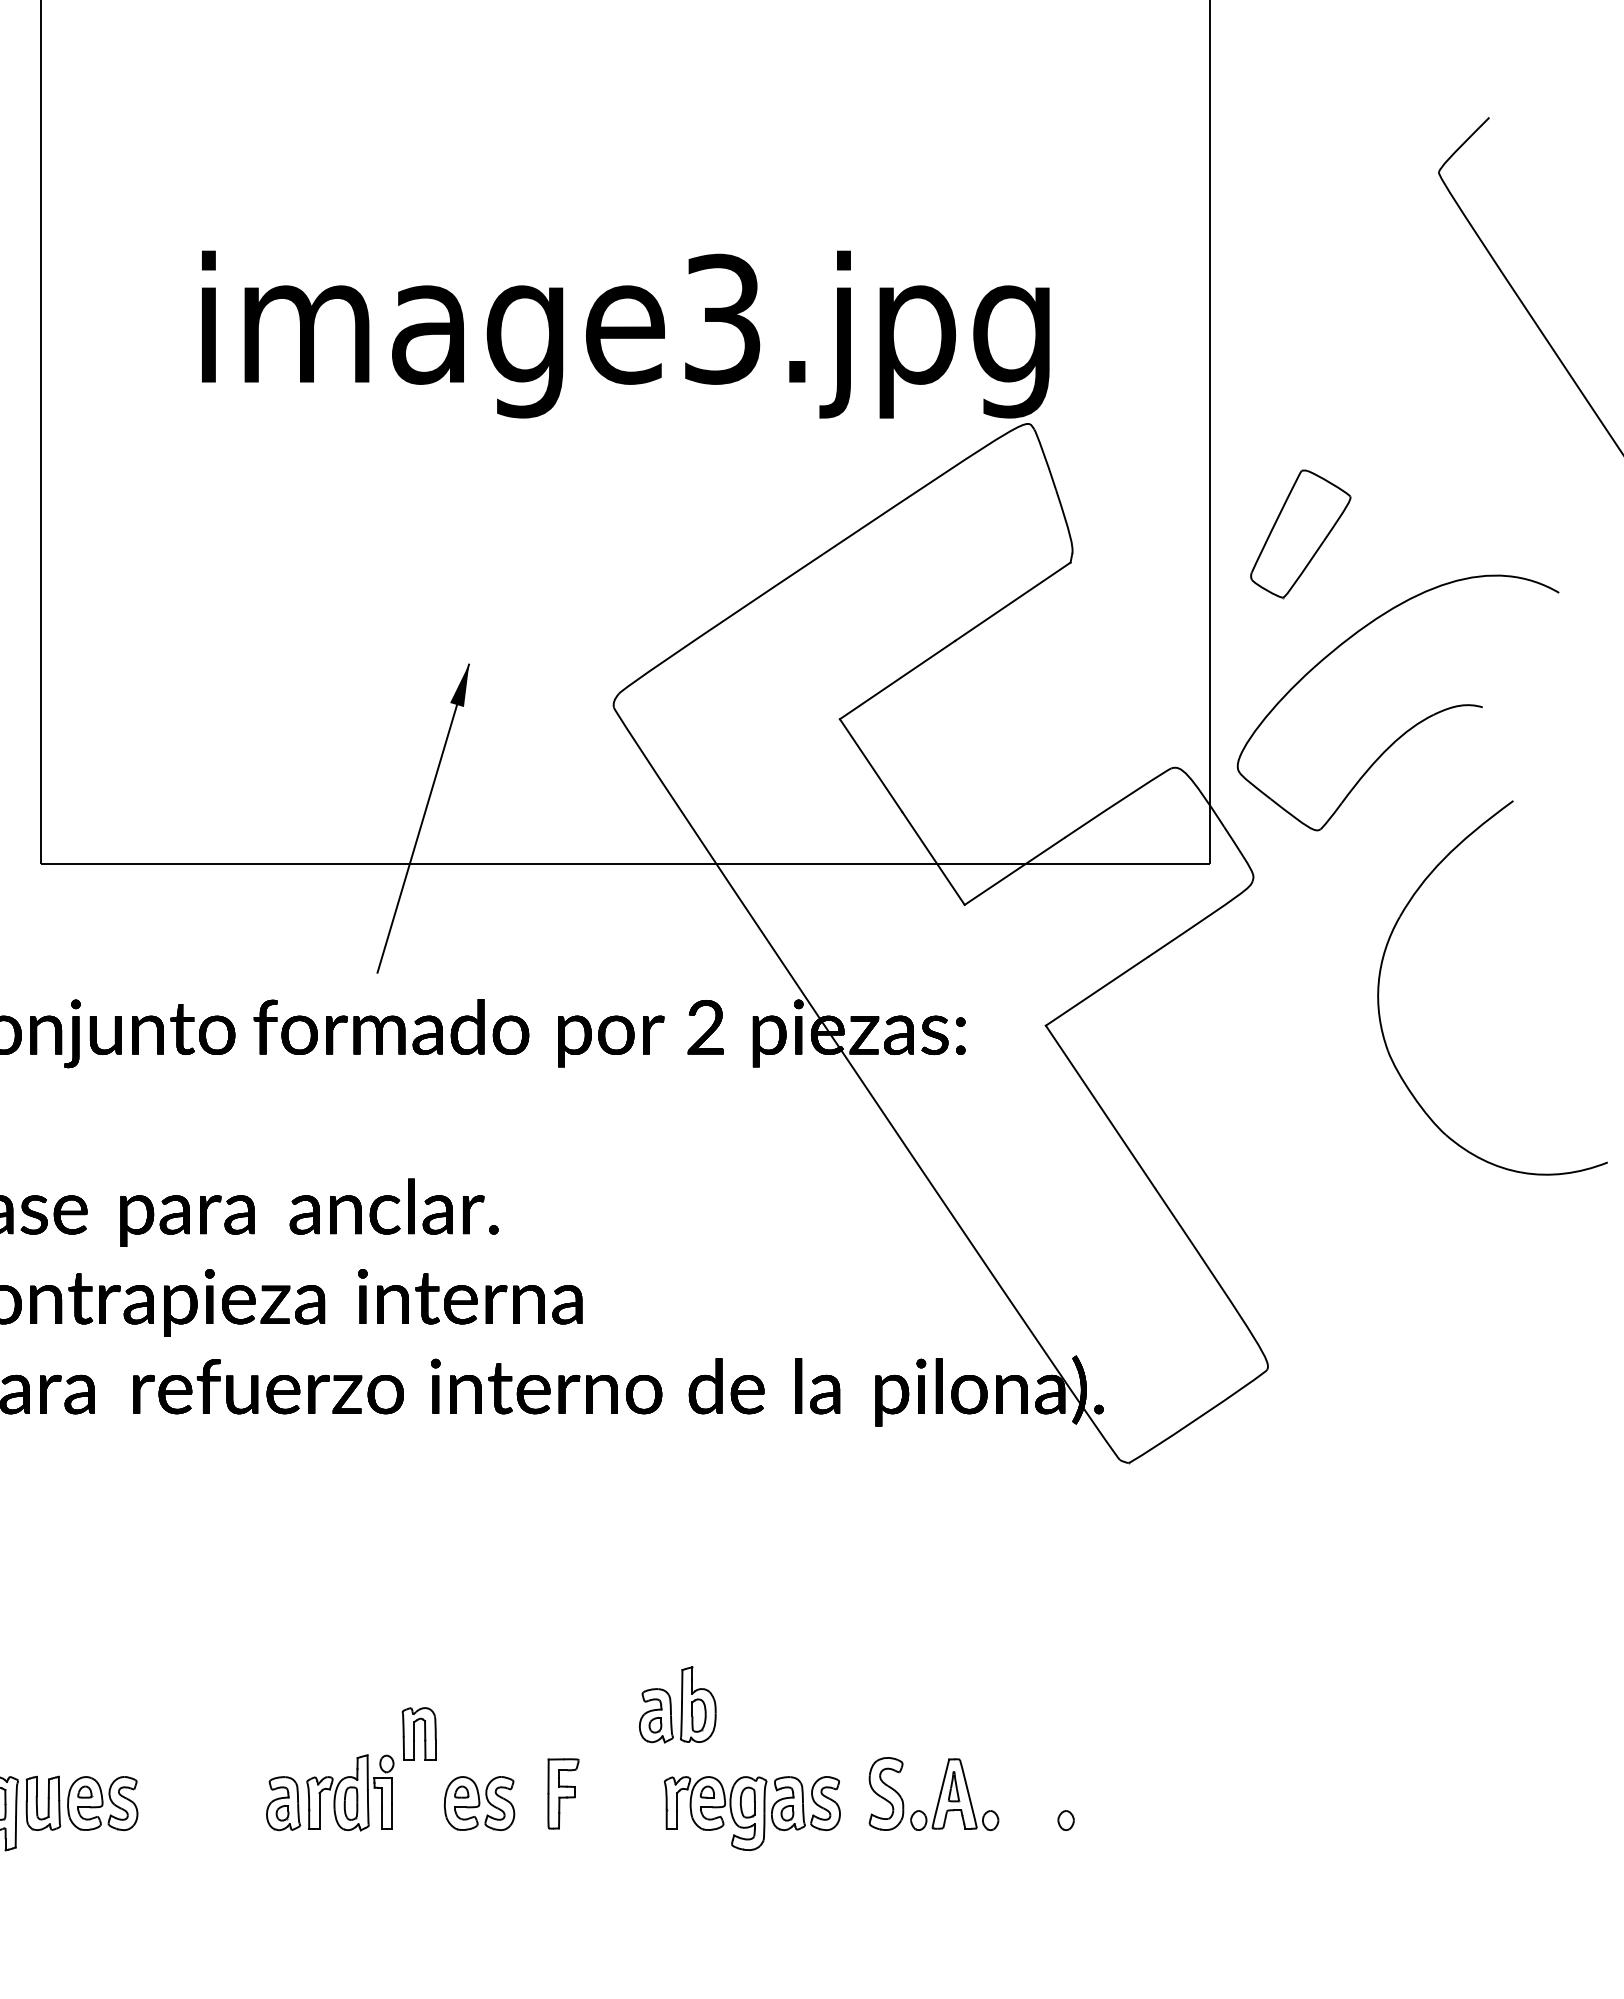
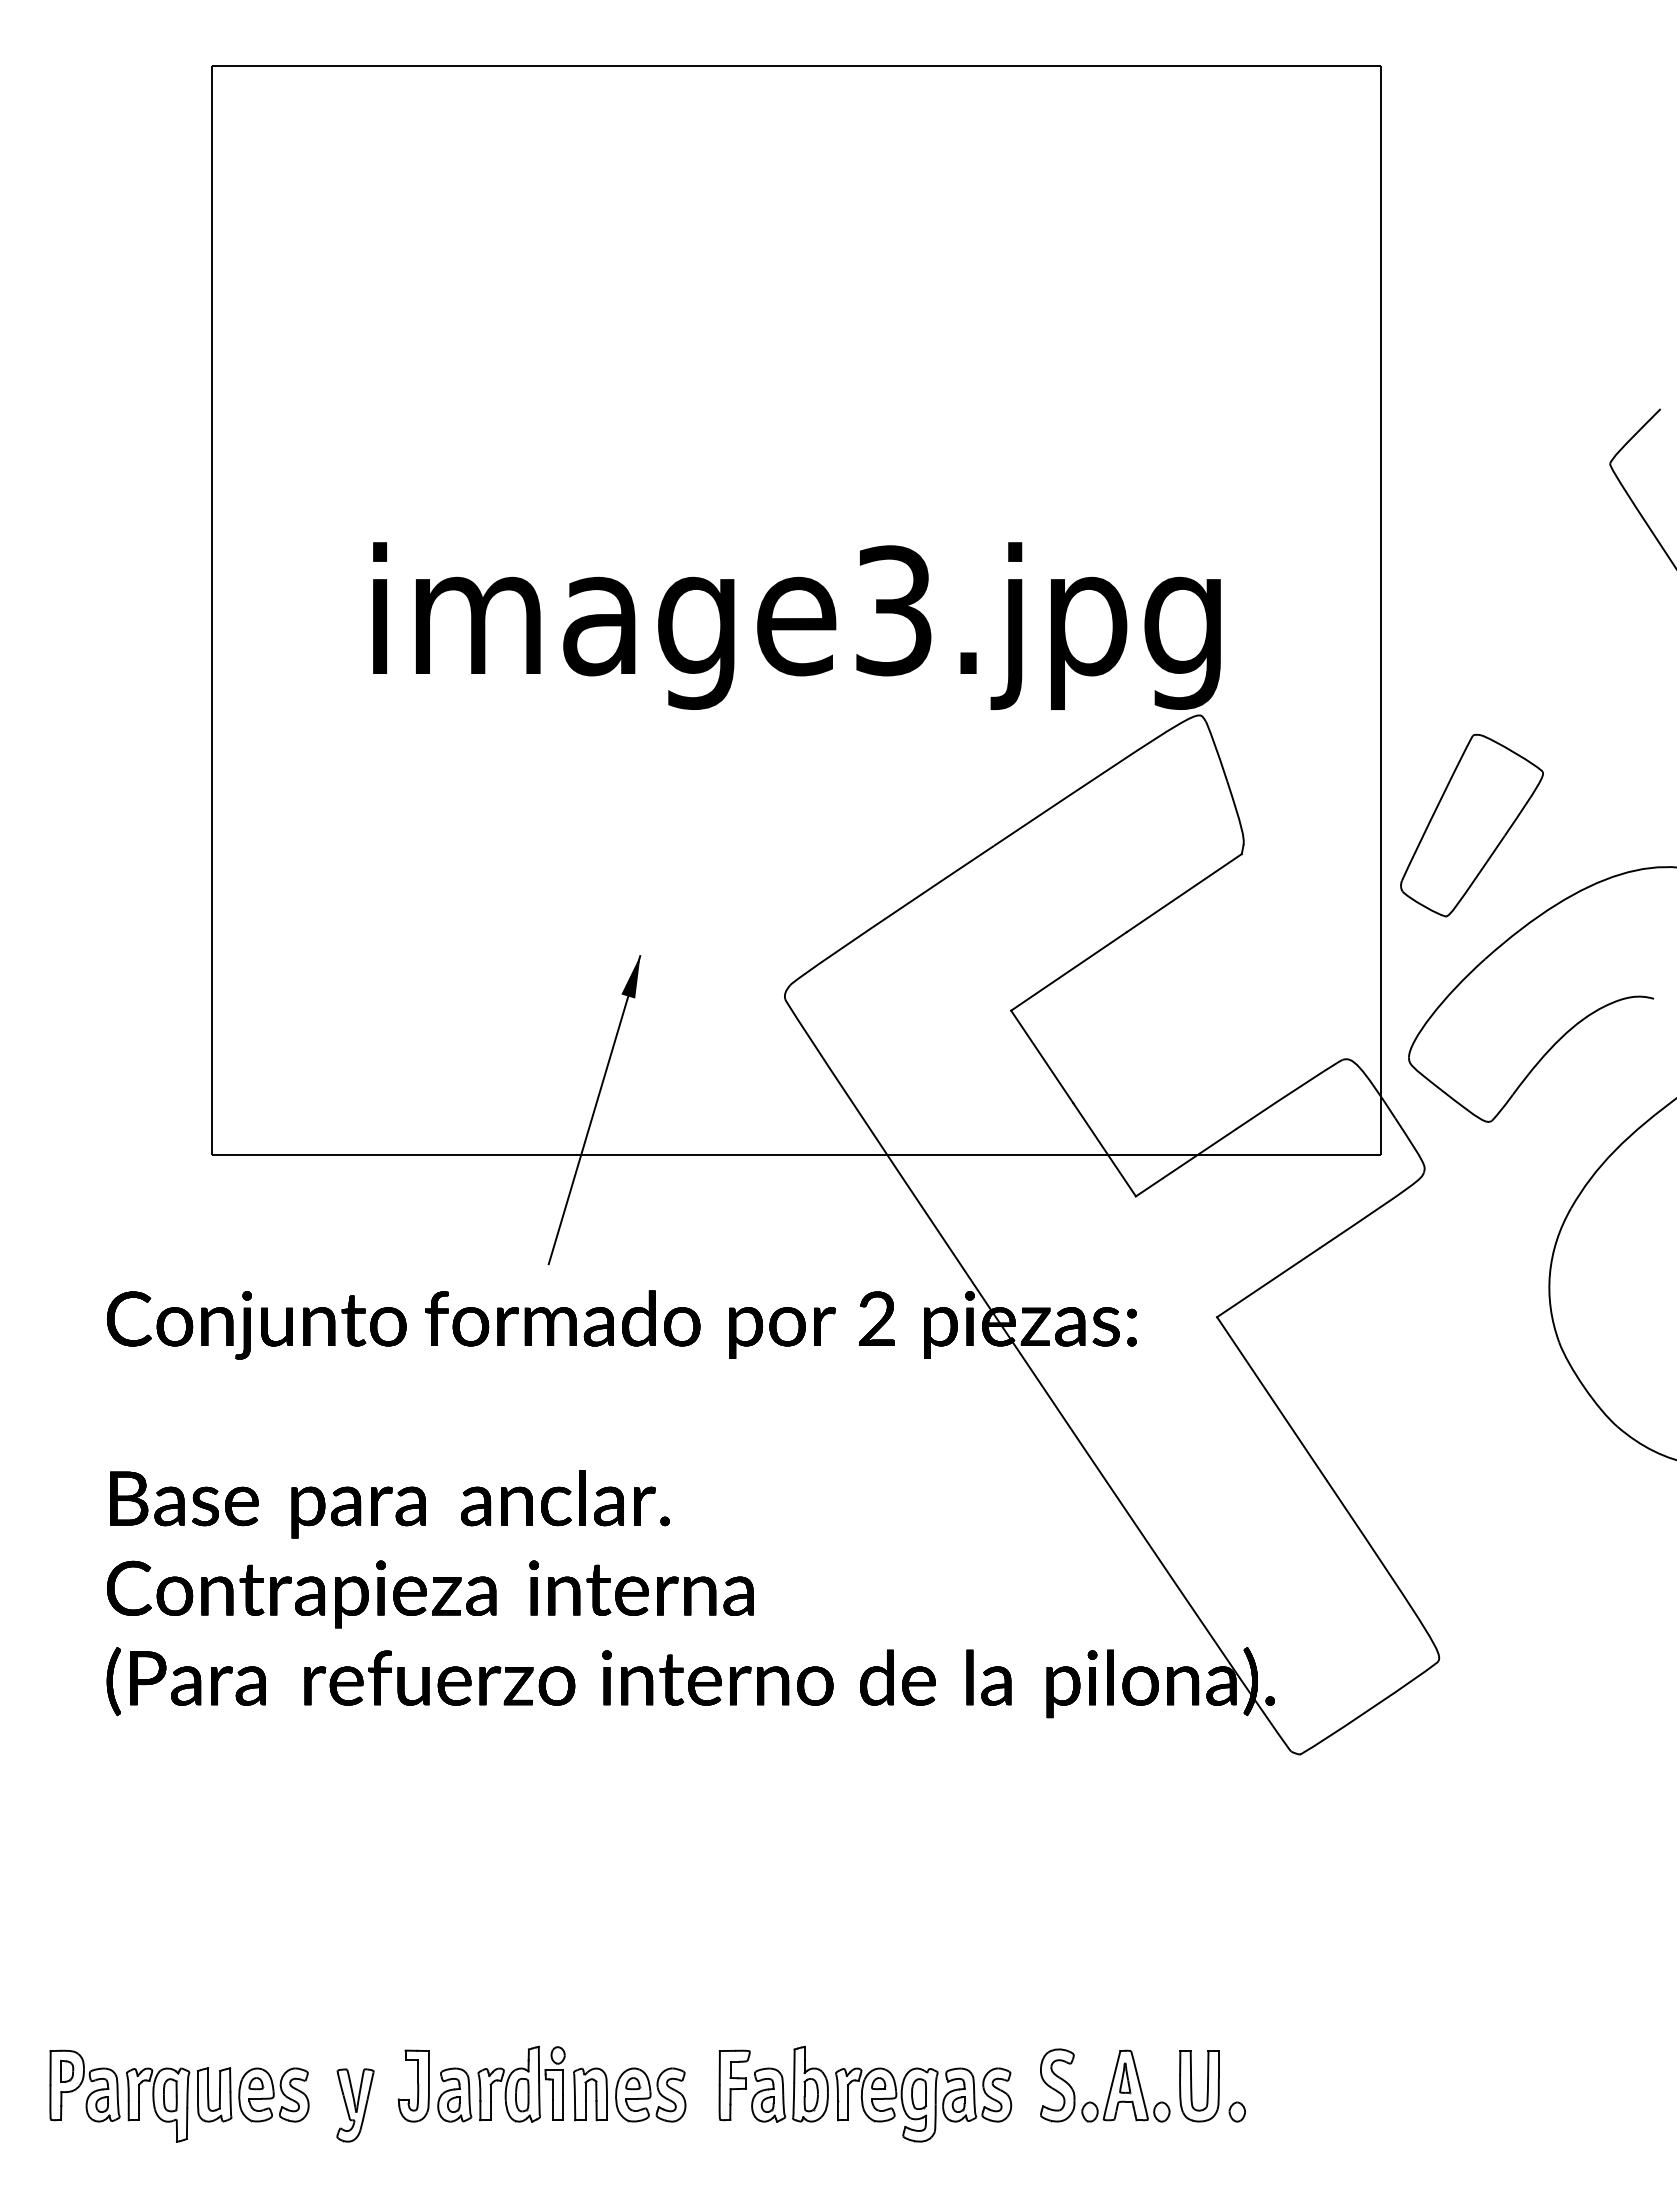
part: (1300, 534) -> (1471, 825), size x1.43
part: (677, 1705) -> (789, 2084), moved
part: (419, 1734) -> (590, 2094), moved
part: (242, 1794) -> (413, 2085), added
part: (1021, 1795) -> (1192, 2086), added
part: (184, 1814) -> (355, 2105), added

